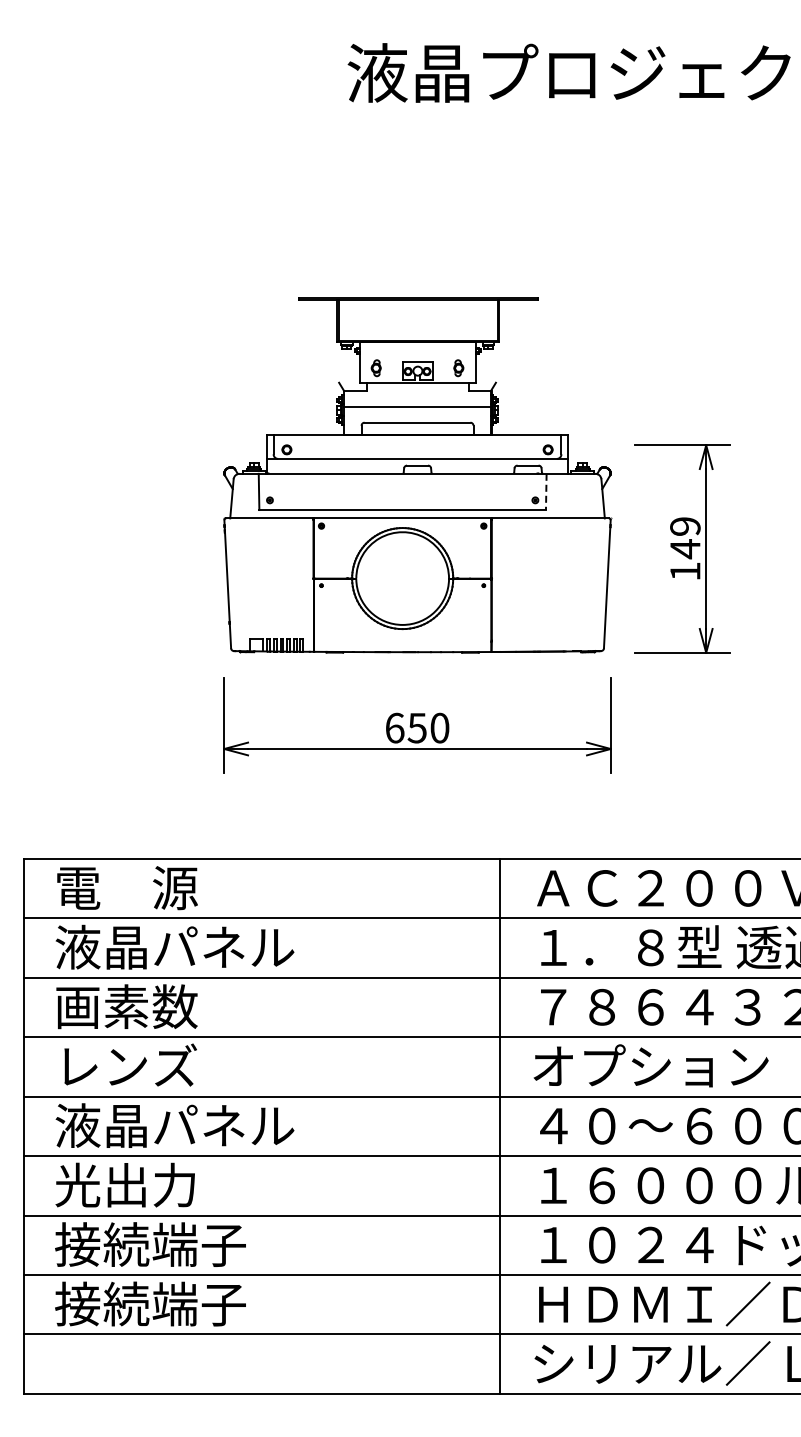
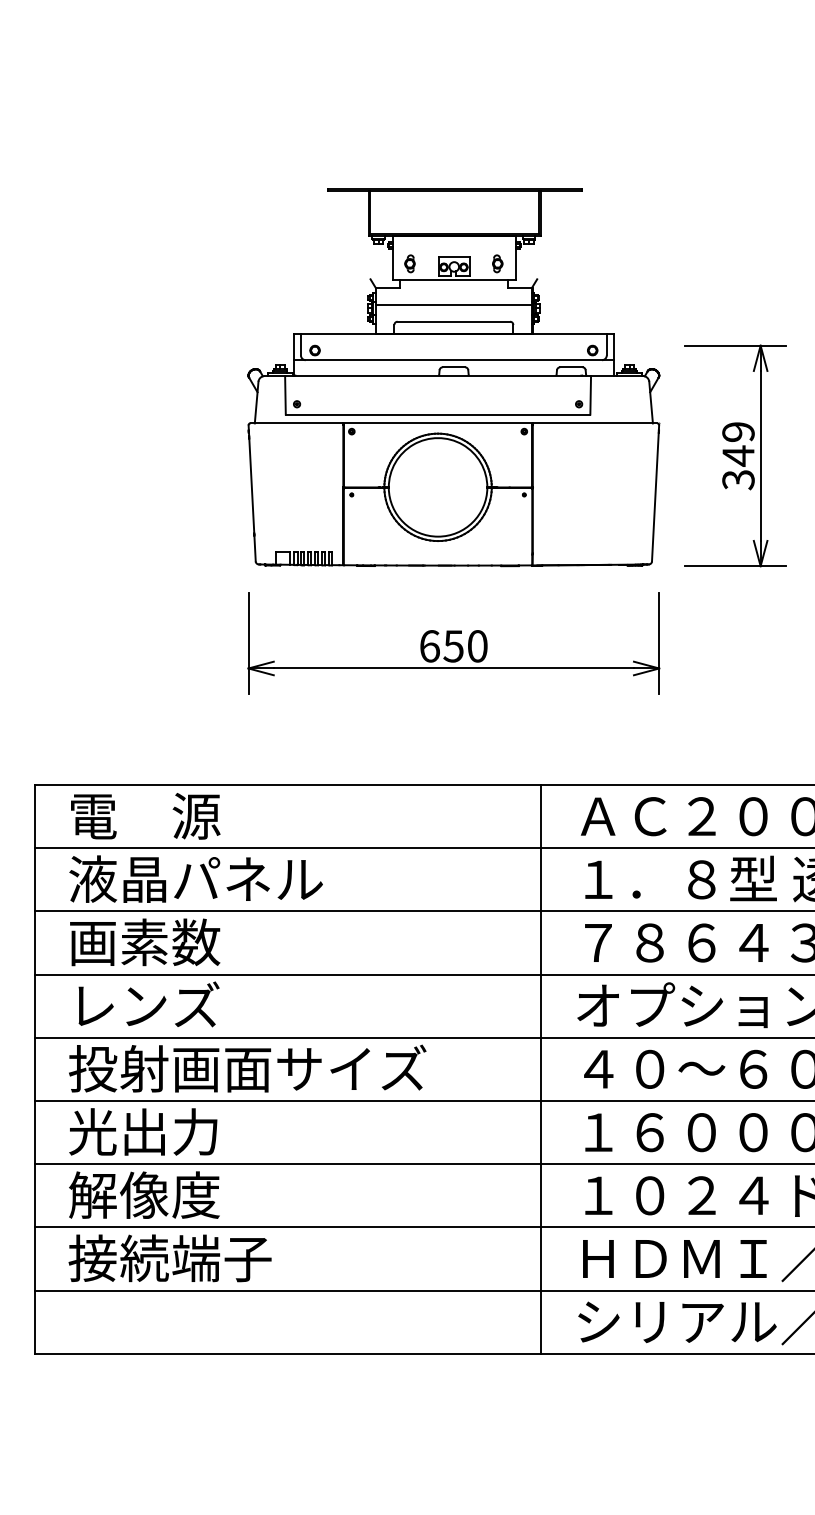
line: (546, 492) -> (590, 395), dashed -> solid
text: (685, 571) -> (738, 479), 149 -> 349
text: (223, 1125) -> (247, 1068), 液晶パネル -> 投射画面サイズ
text: (150, 1244) -> (170, 1195), 接続端子 -> 解像度

